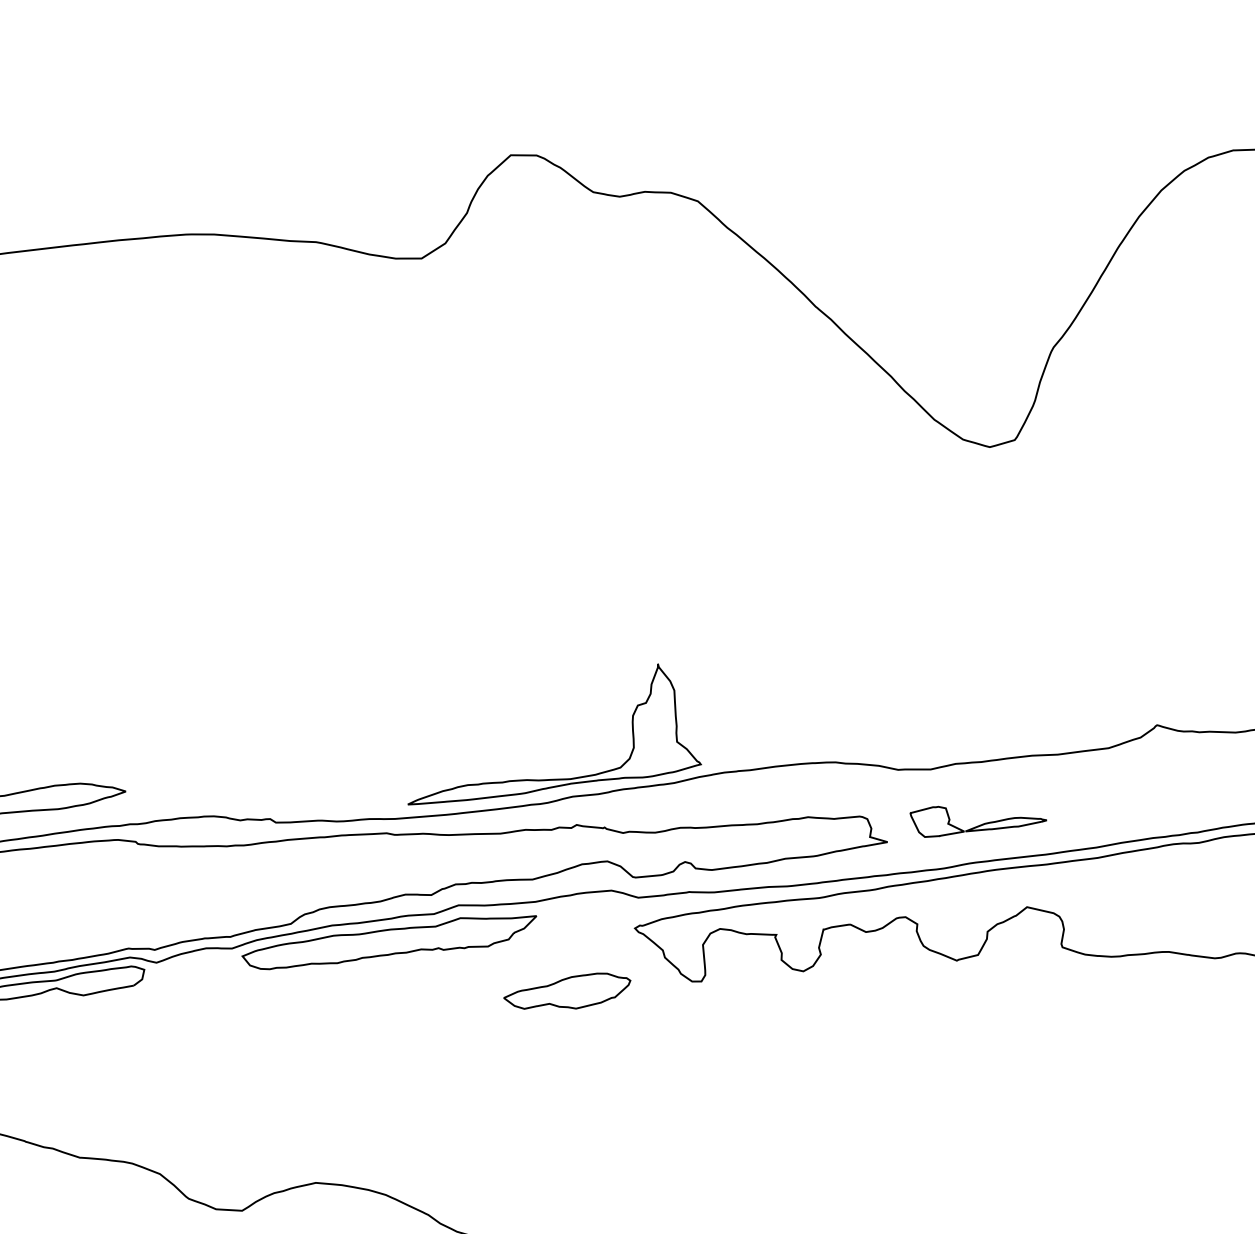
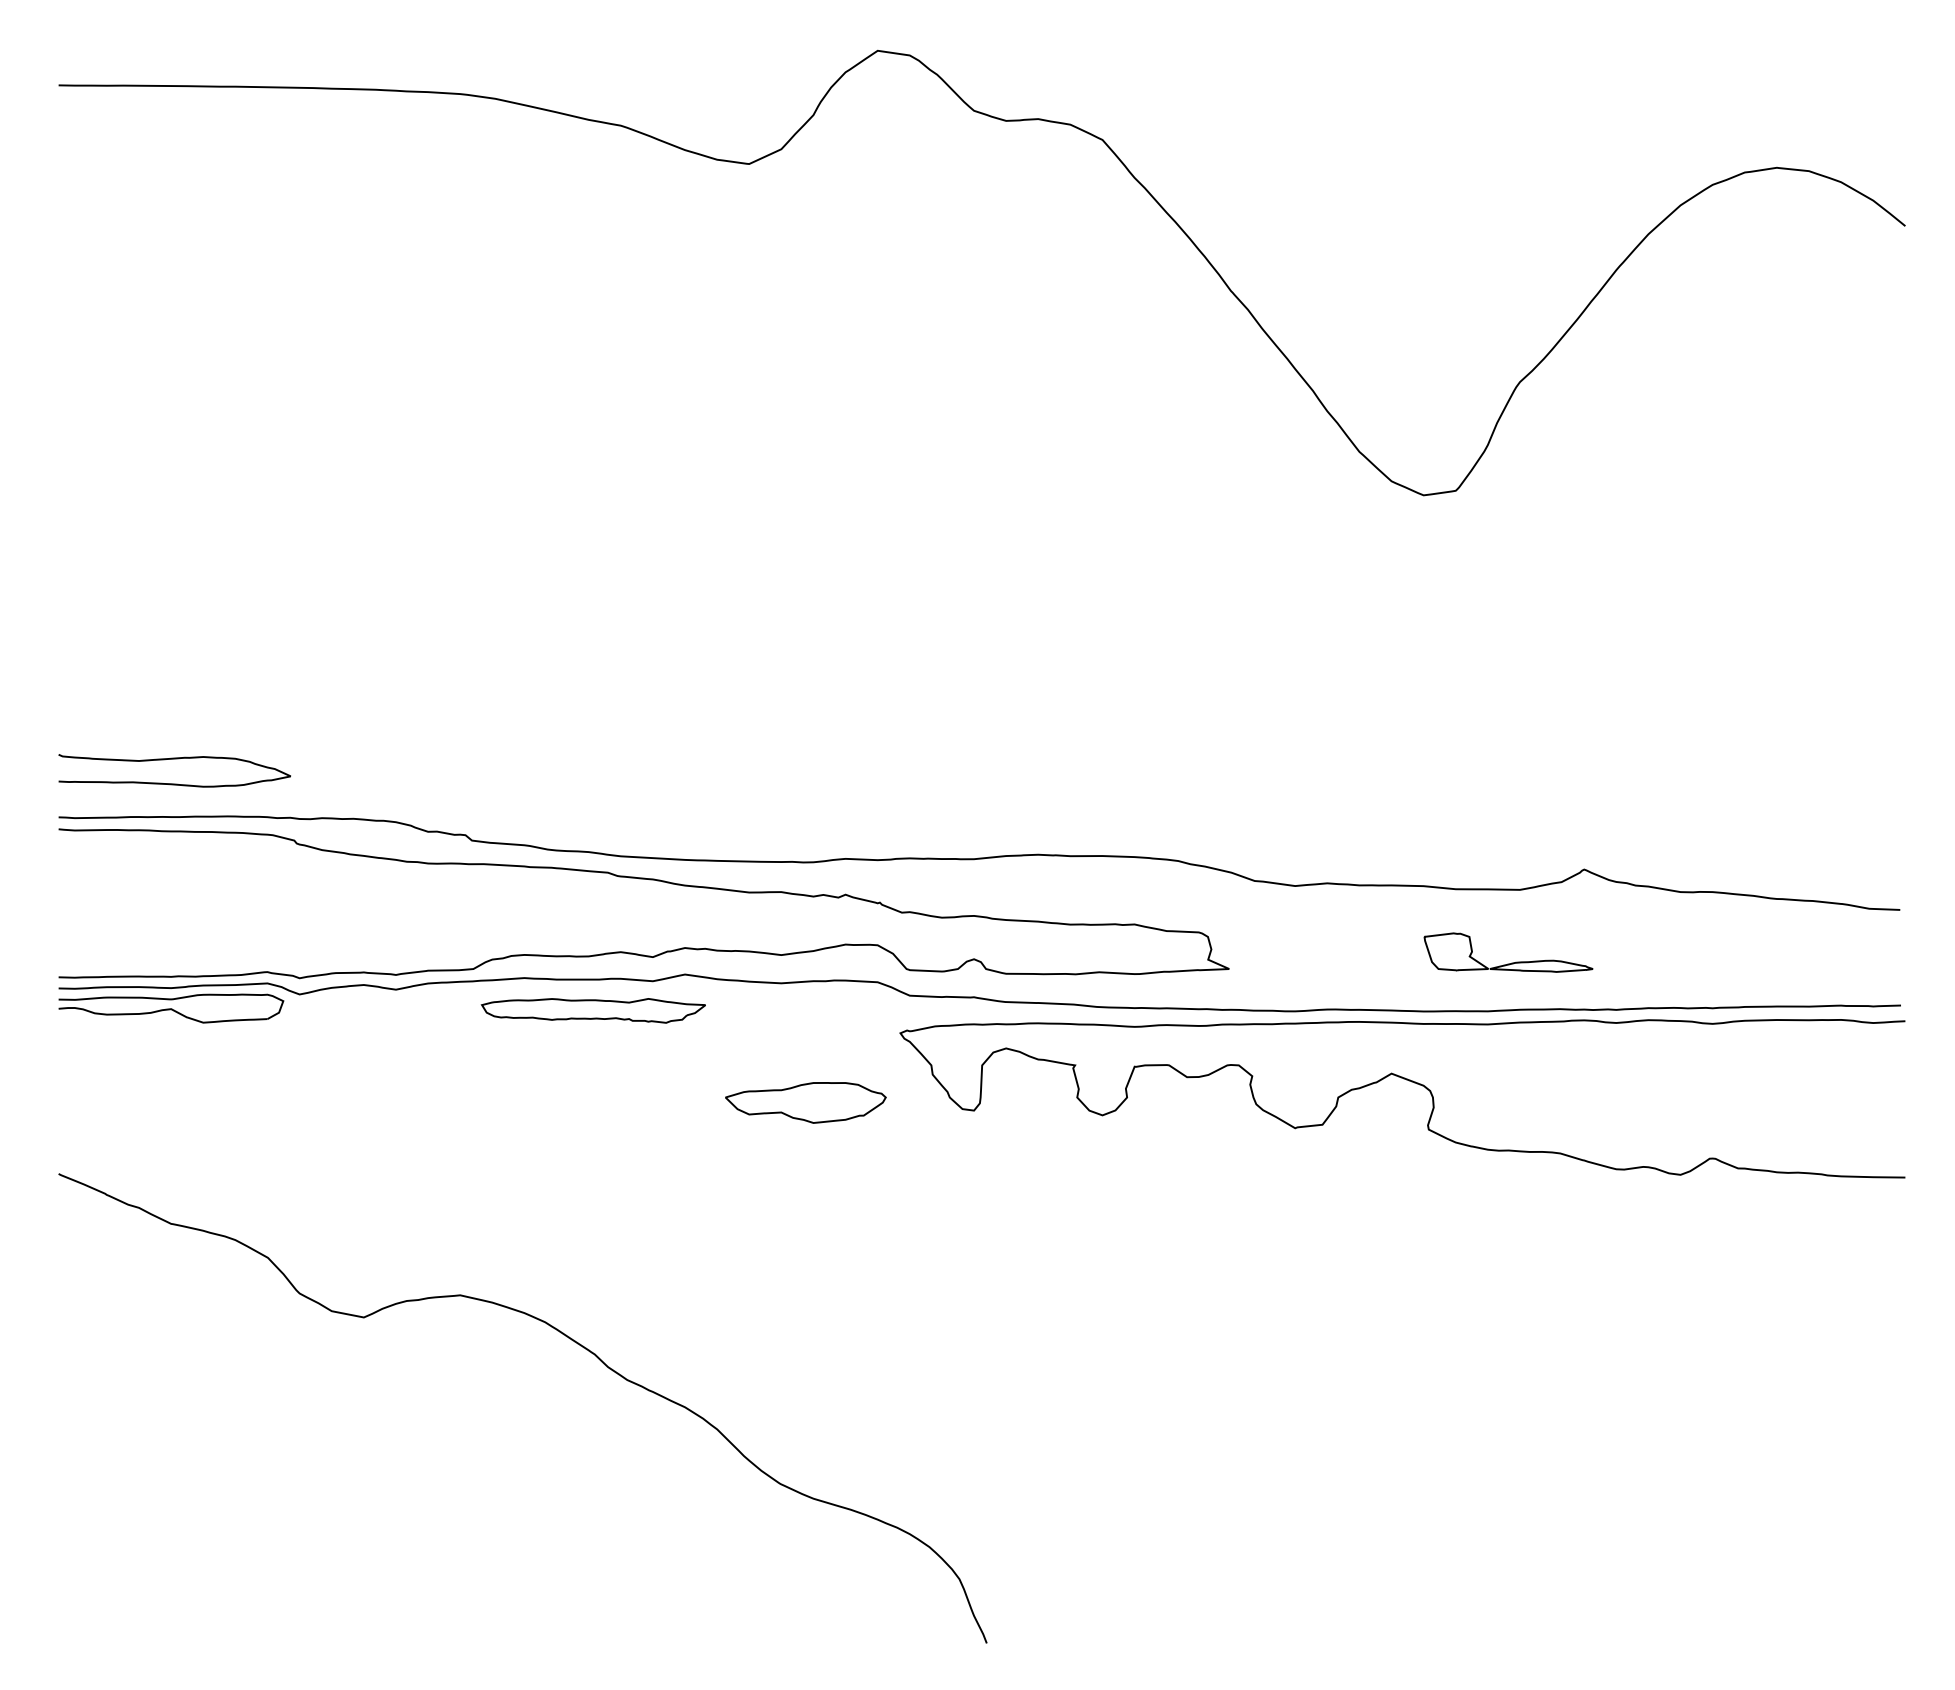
part: (546, 779) -> (815, 832), removed
part: (981, 823) -> (1511, 962), moved
part: (390, 943) -> (593, 1010), size x0.6

